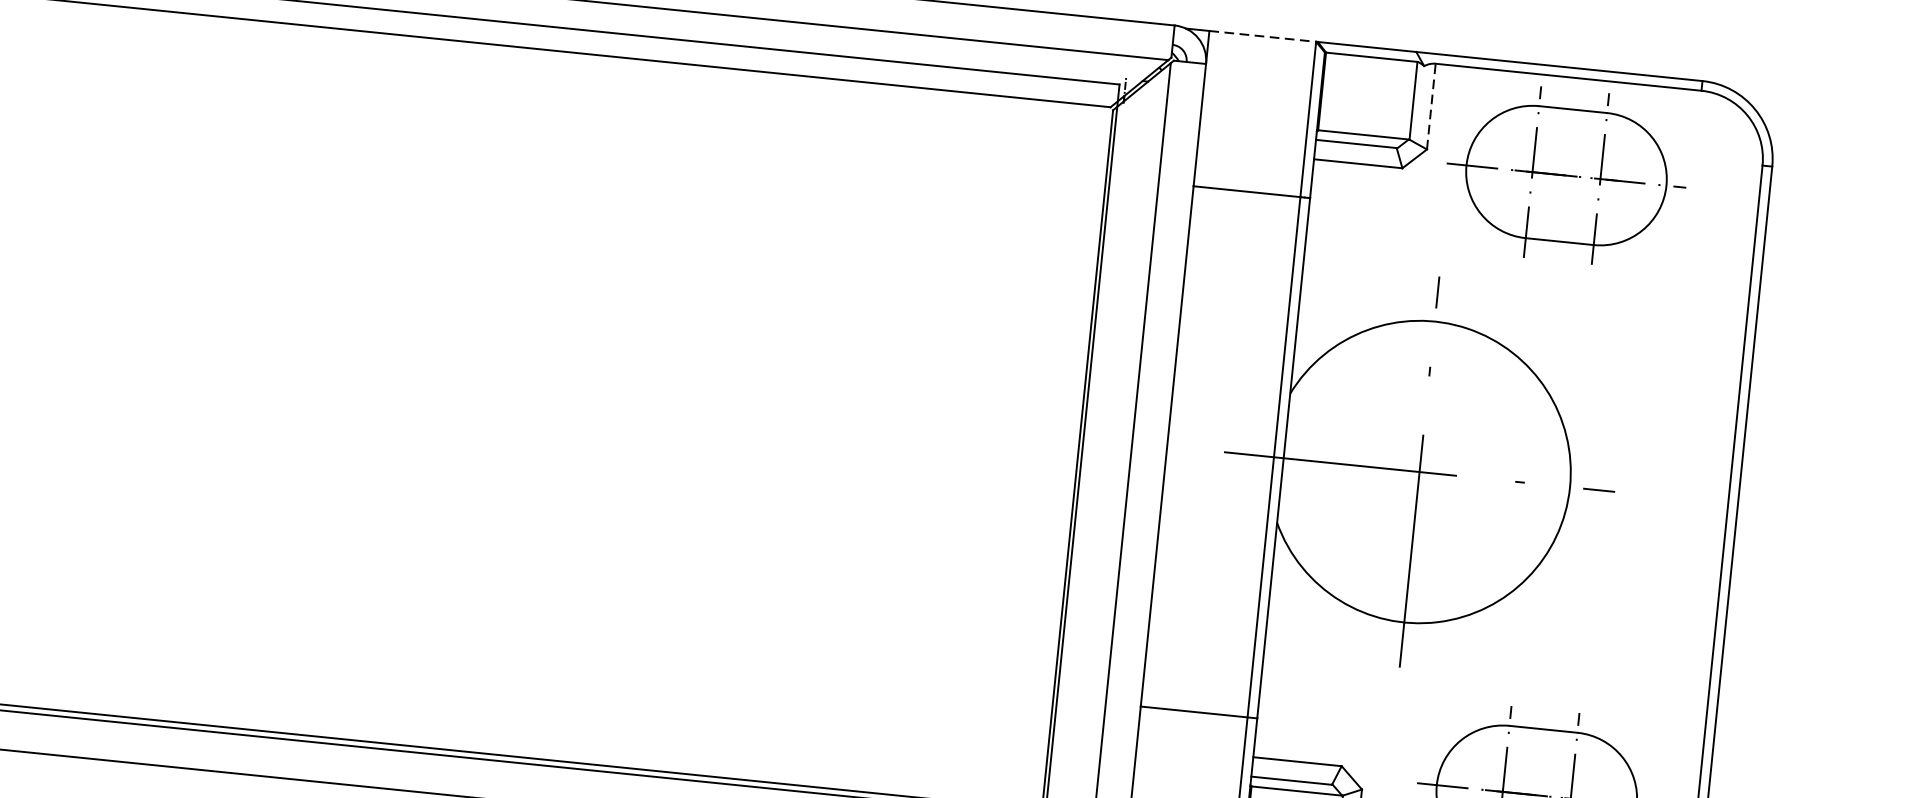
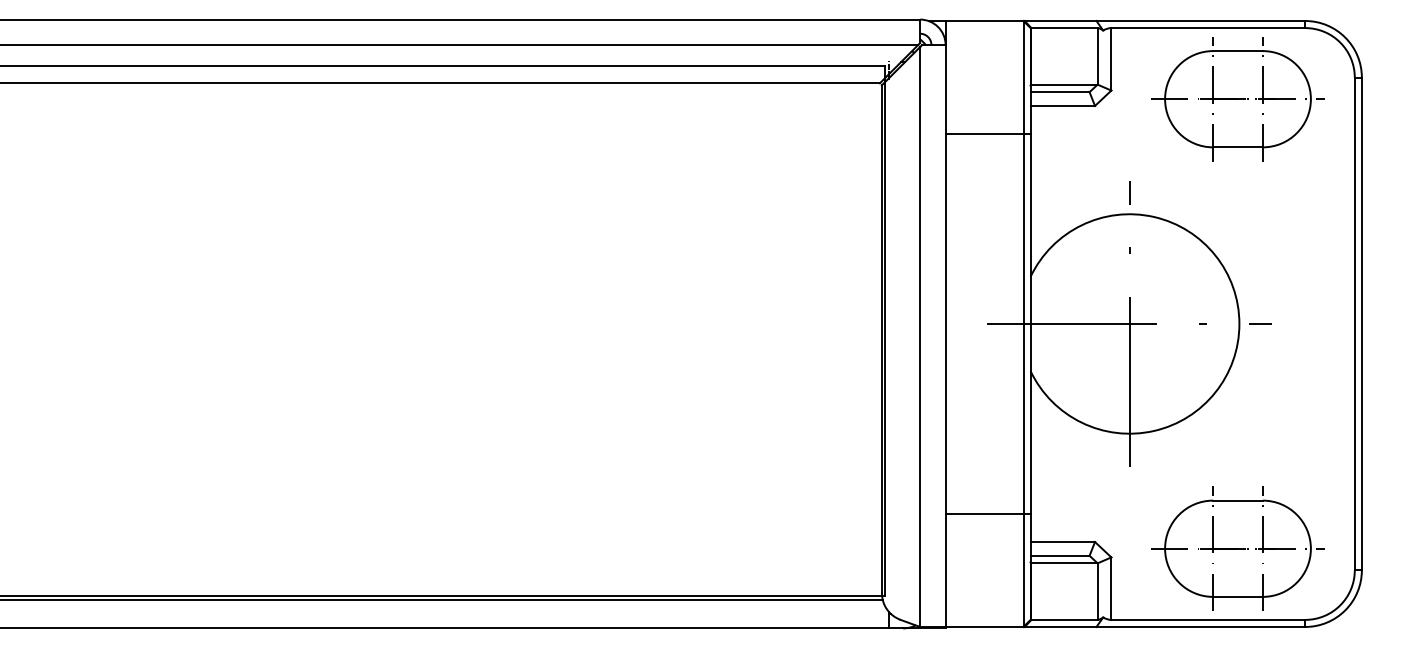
line: (1262, 37) -> (984, 21), dashed -> solid
line: (1431, 105) -> (1111, 58), dashed -> solid
part: (1565, 175) -> (1237, 99), moved

